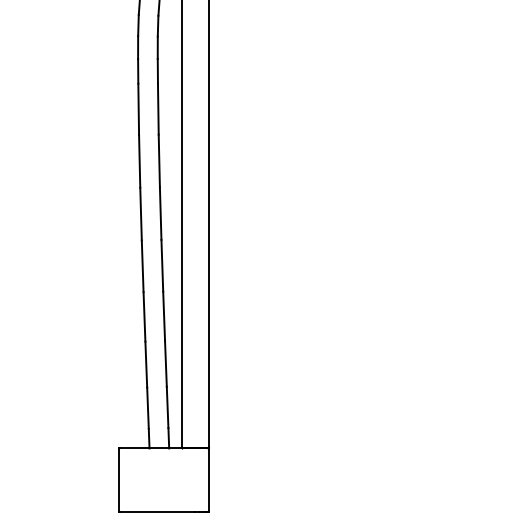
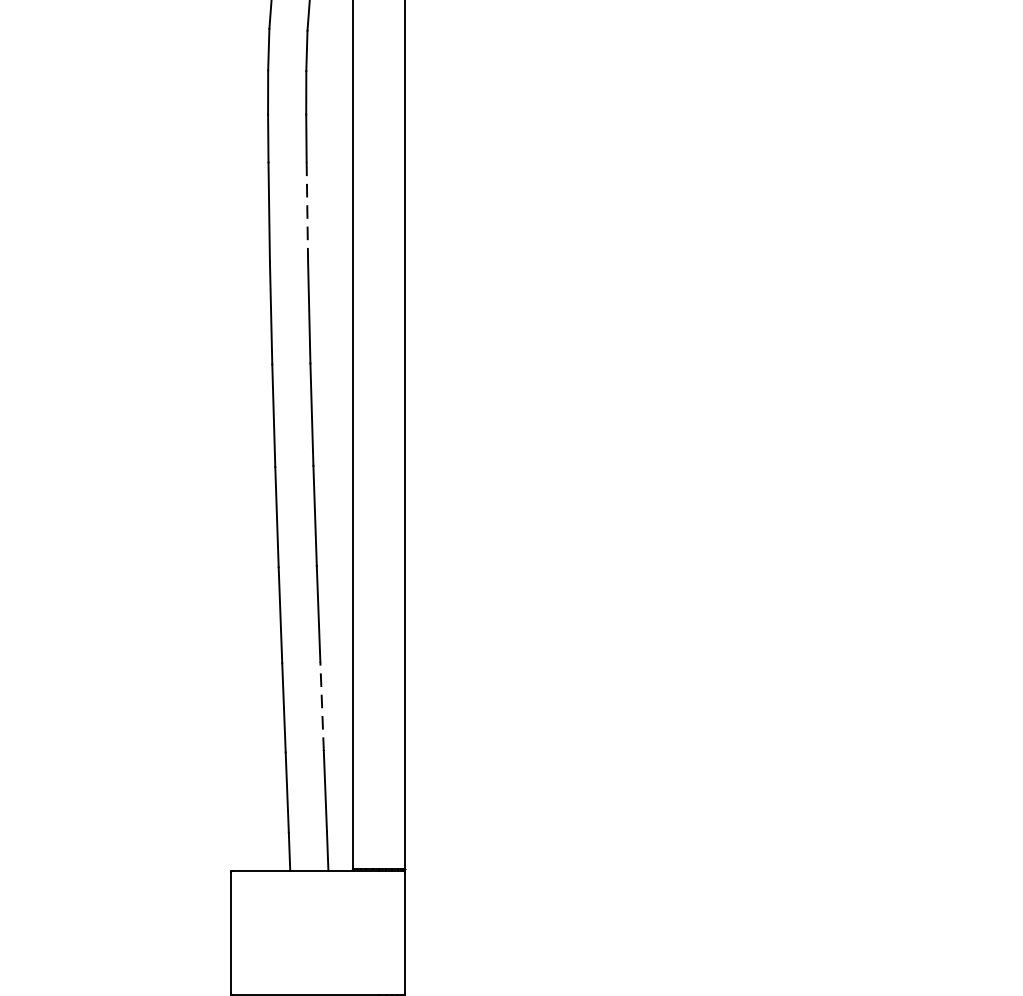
line: (158, 109) -> (307, 212), solid -> dashed
line: (165, 363) -> (321, 705), solid -> dashed

